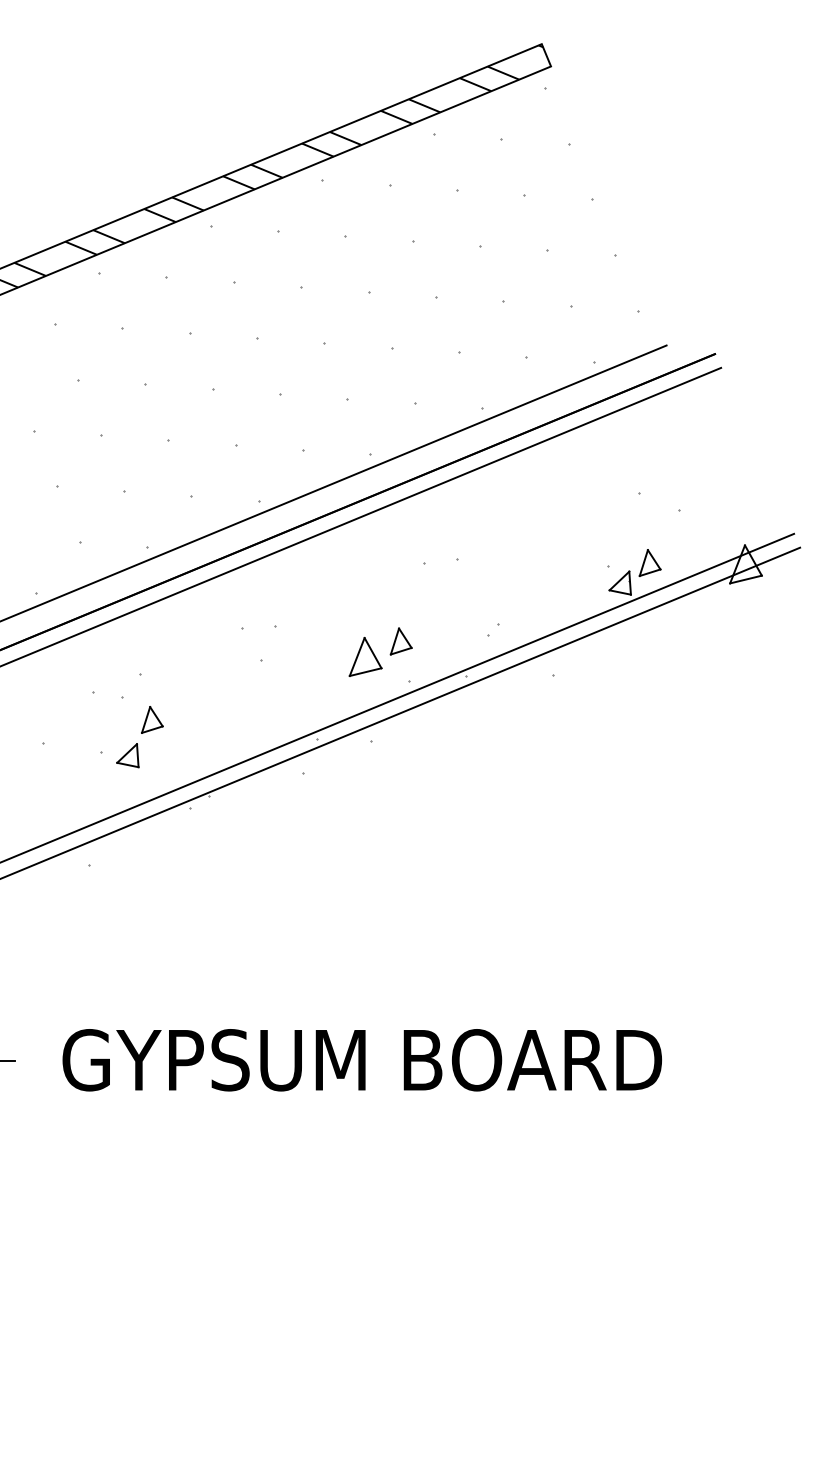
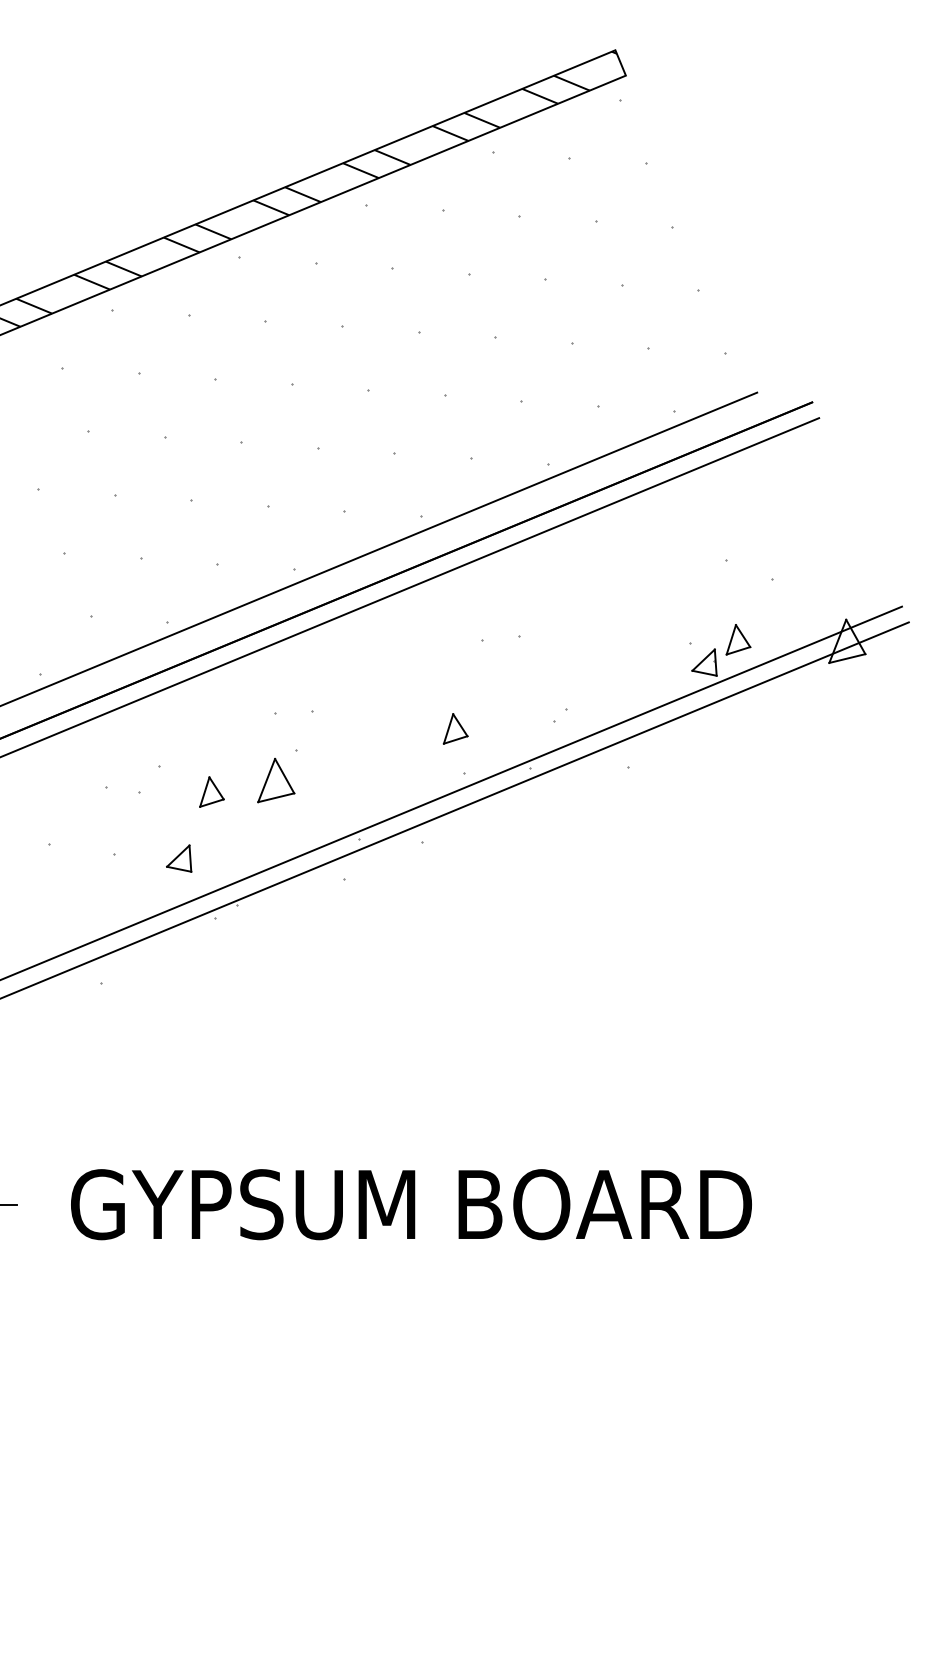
part: (365, 656) -> (276, 780), moved
part: (151, 719) -> (211, 791), moved
part: (128, 755) -> (179, 858), moved

